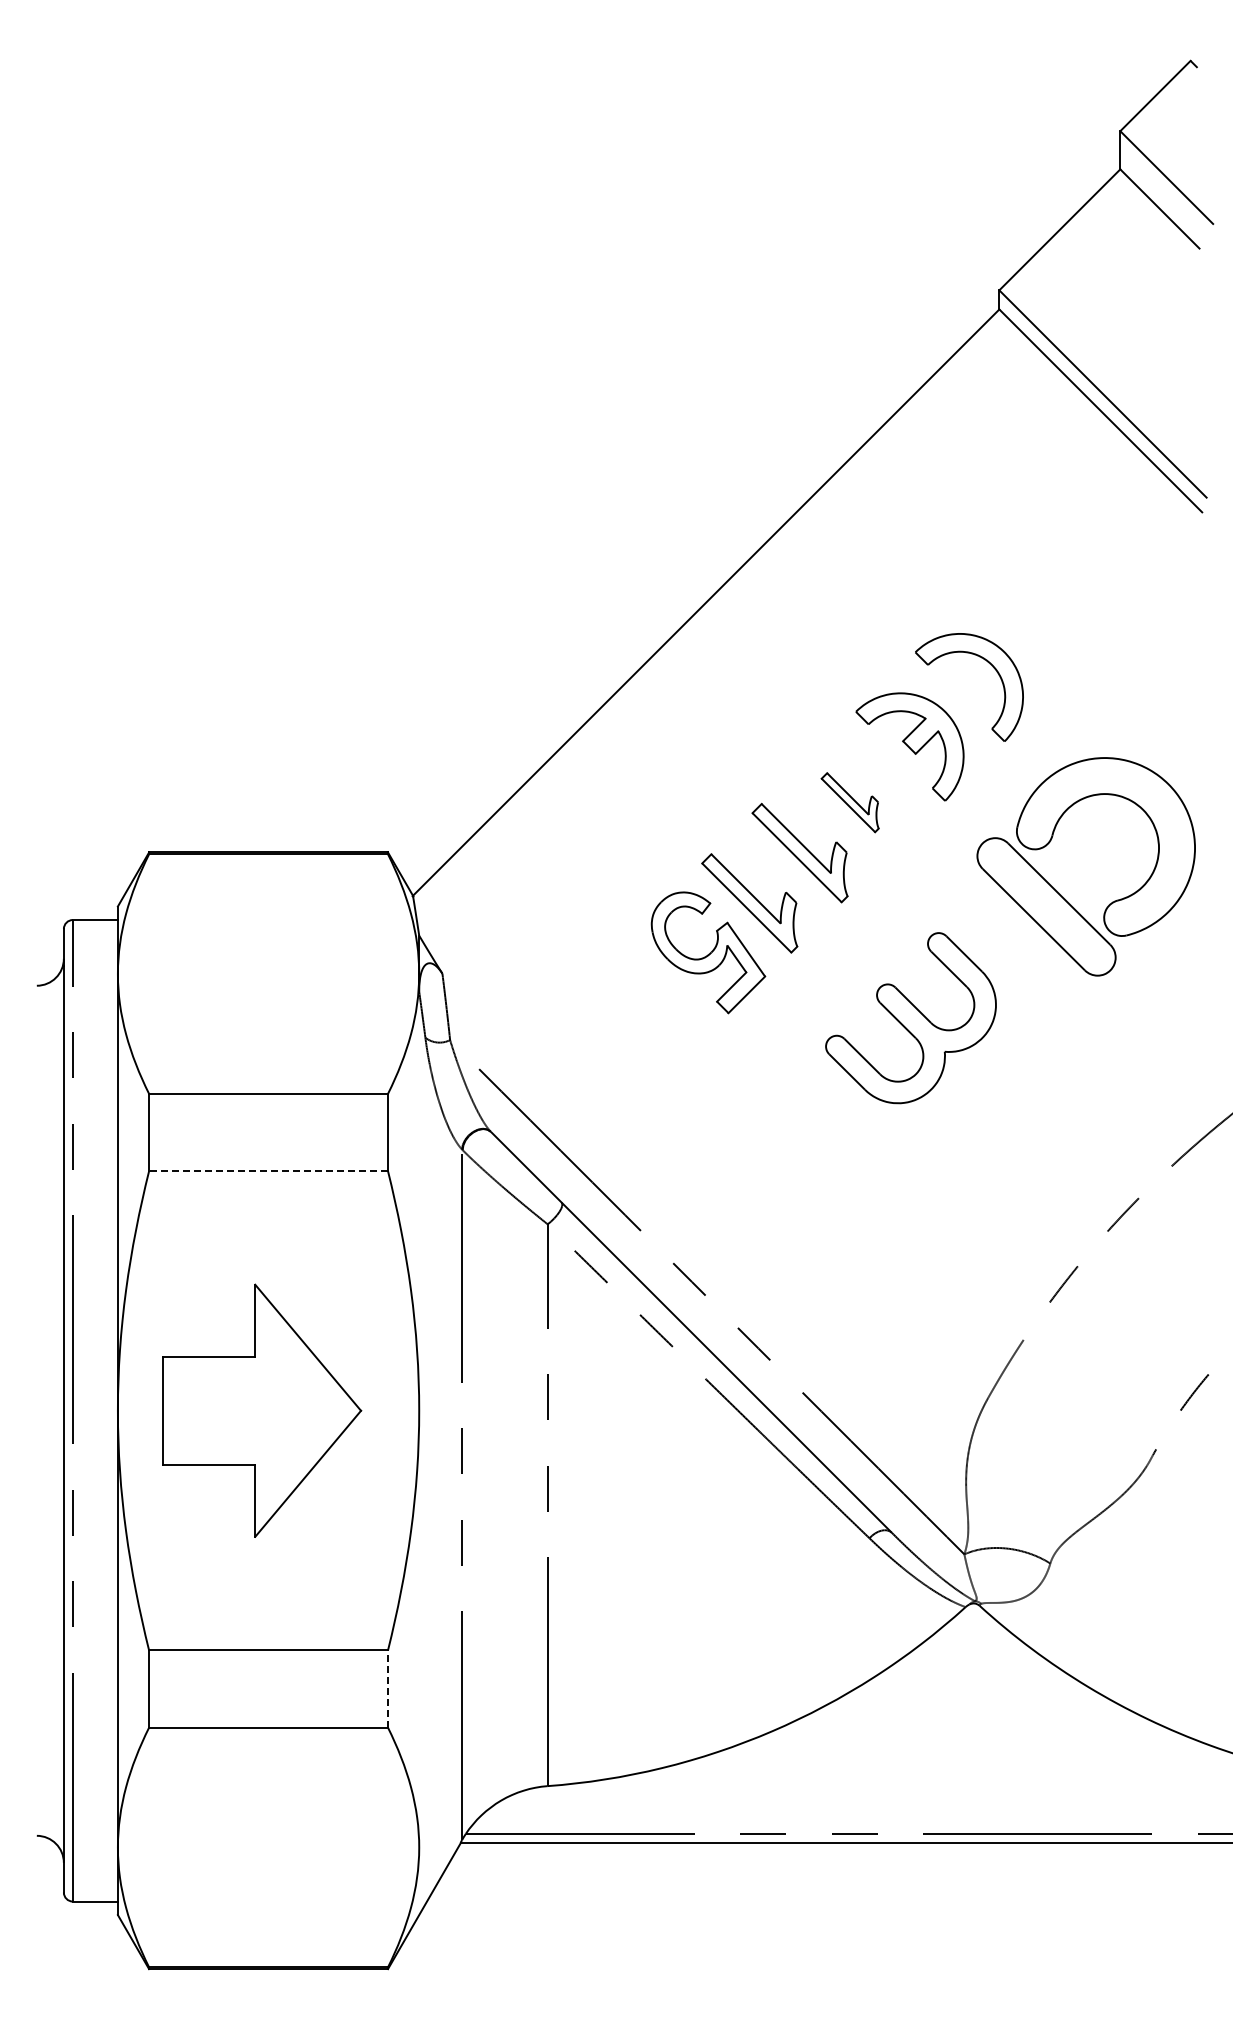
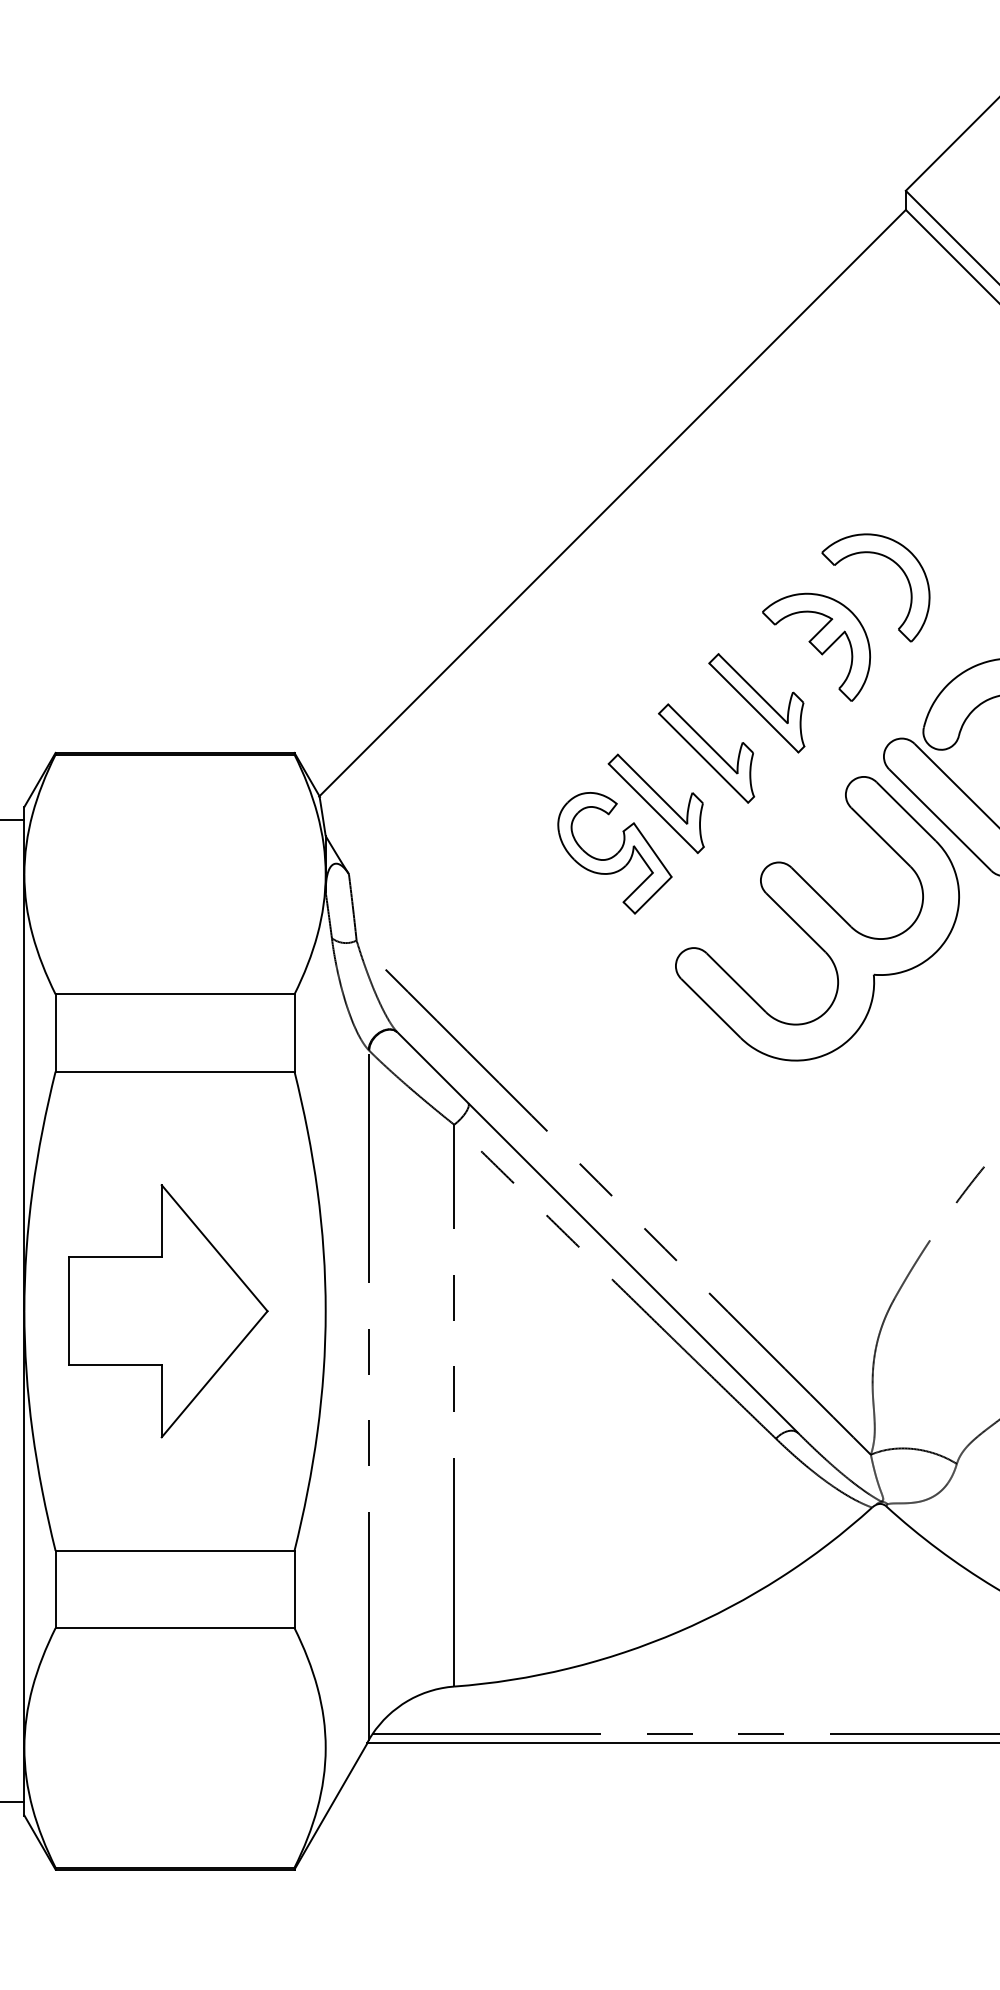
part: (849, 802) -> (756, 702), size x1.67
part: (910, 1017) -> (817, 917), size x1.67
line: (268, 1171) -> (175, 1071), dashed -> solid
line: (388, 1689) -> (295, 1589), dashed -> solid

